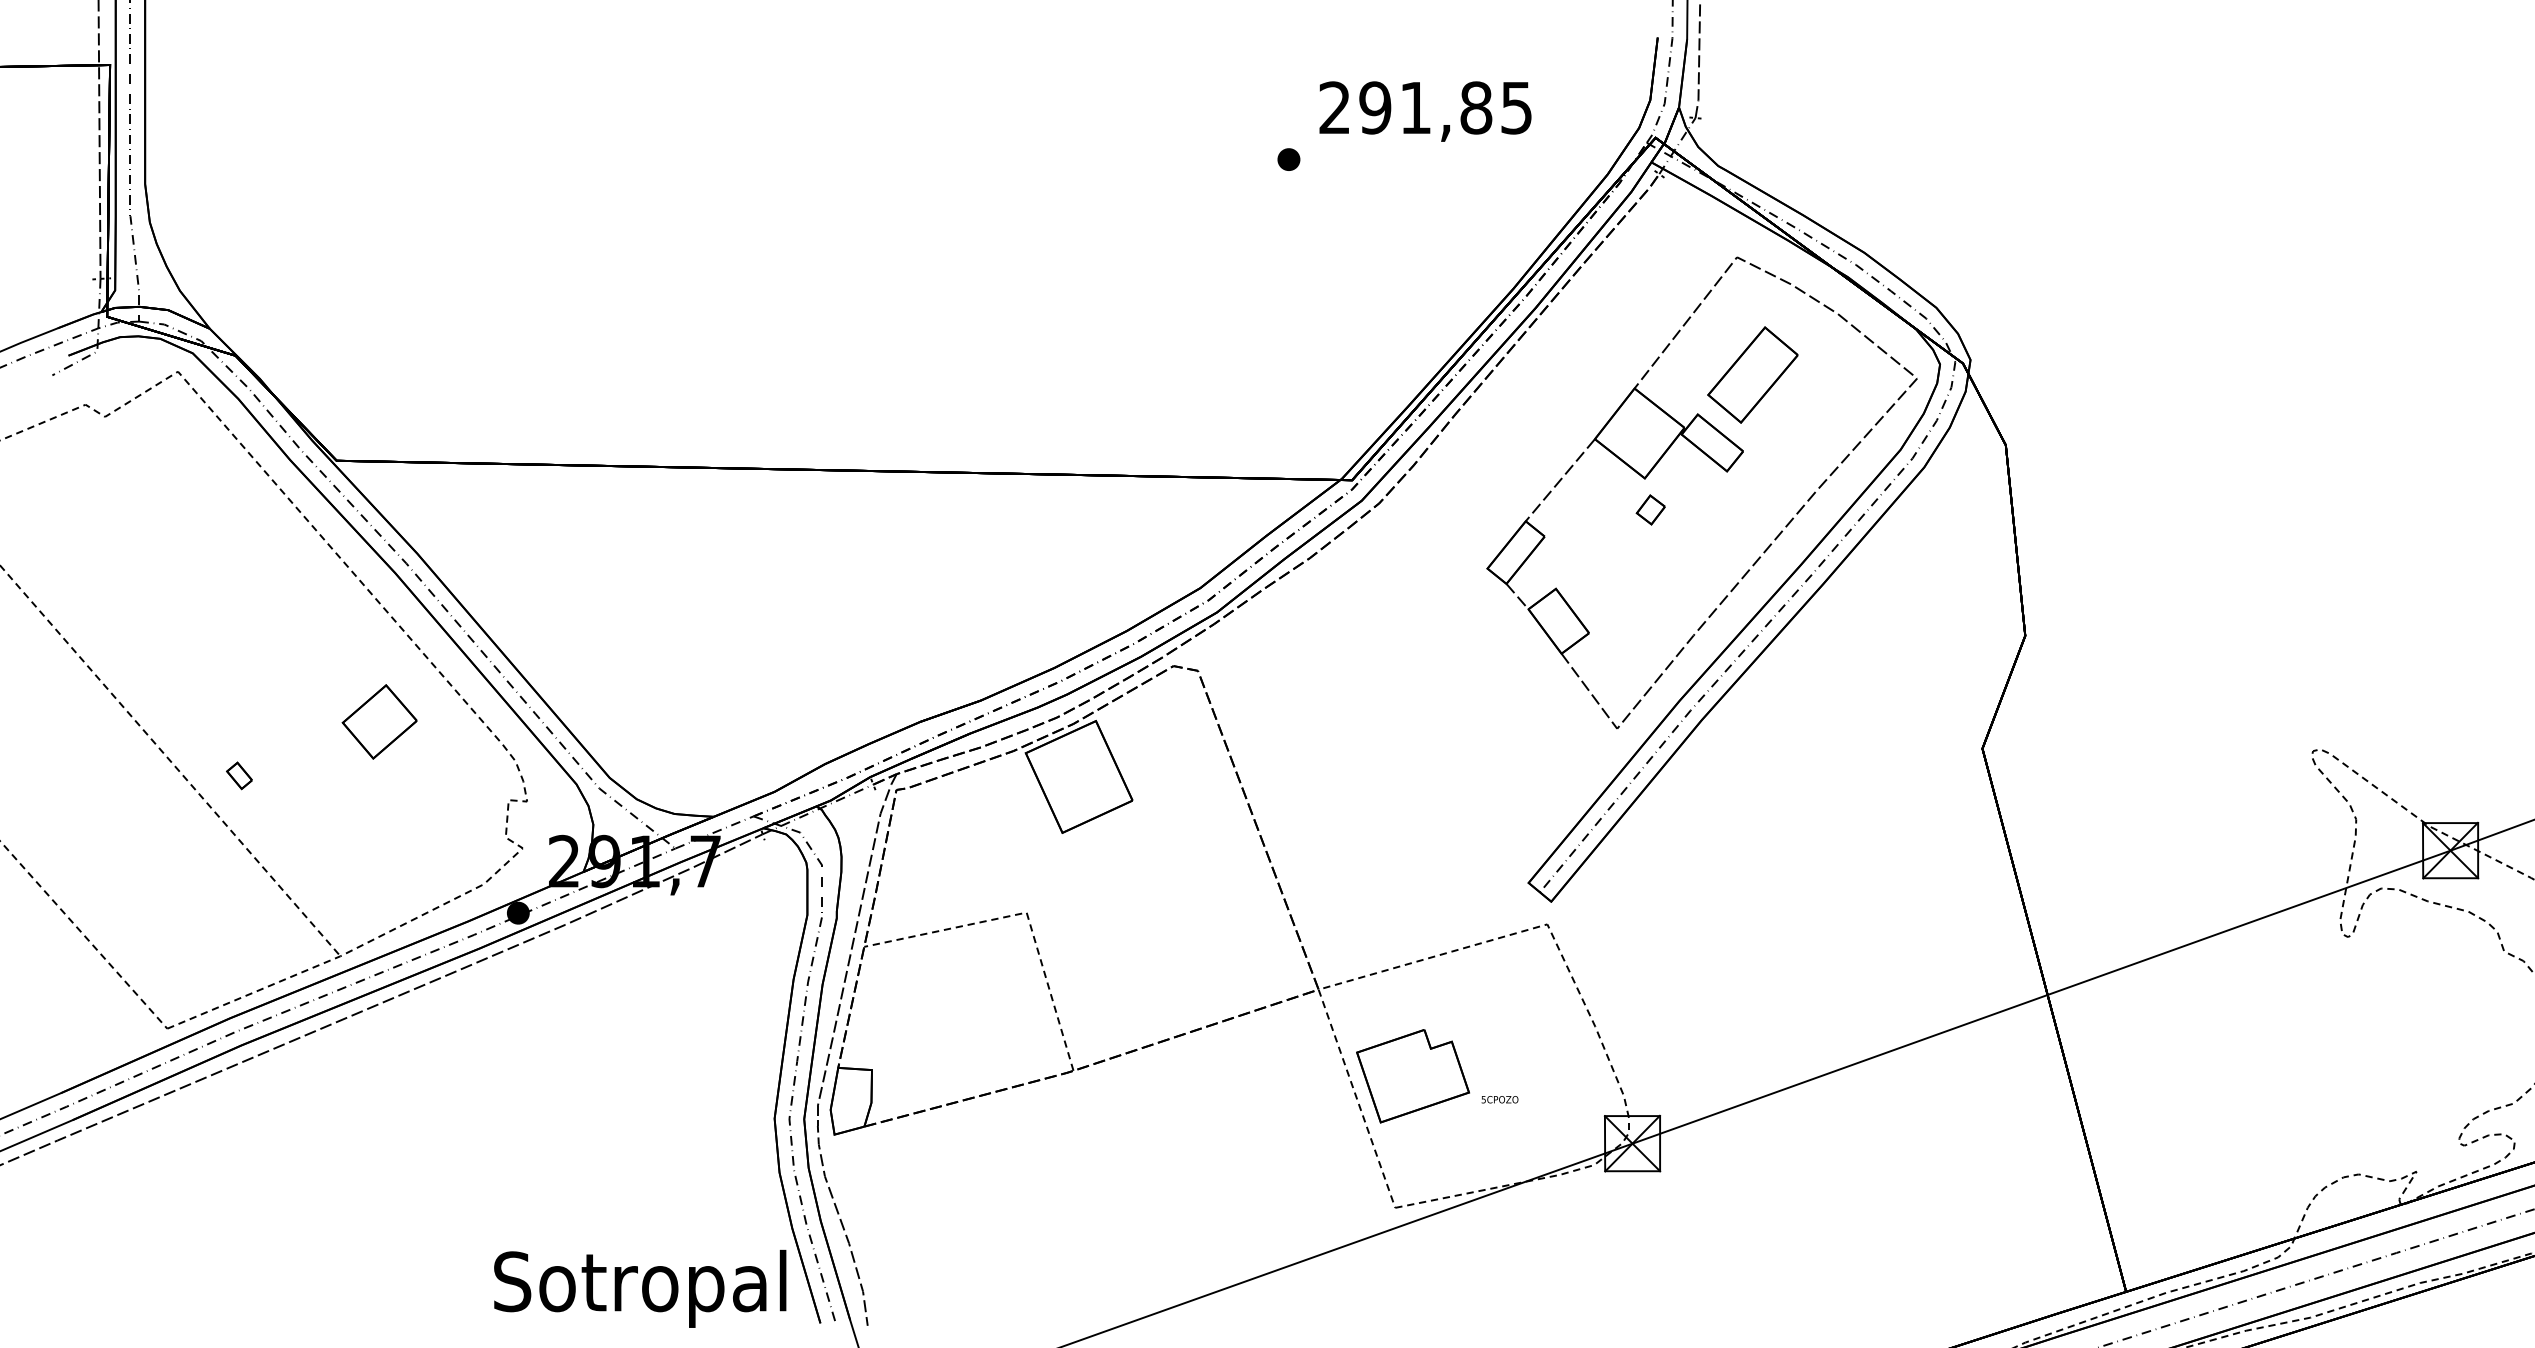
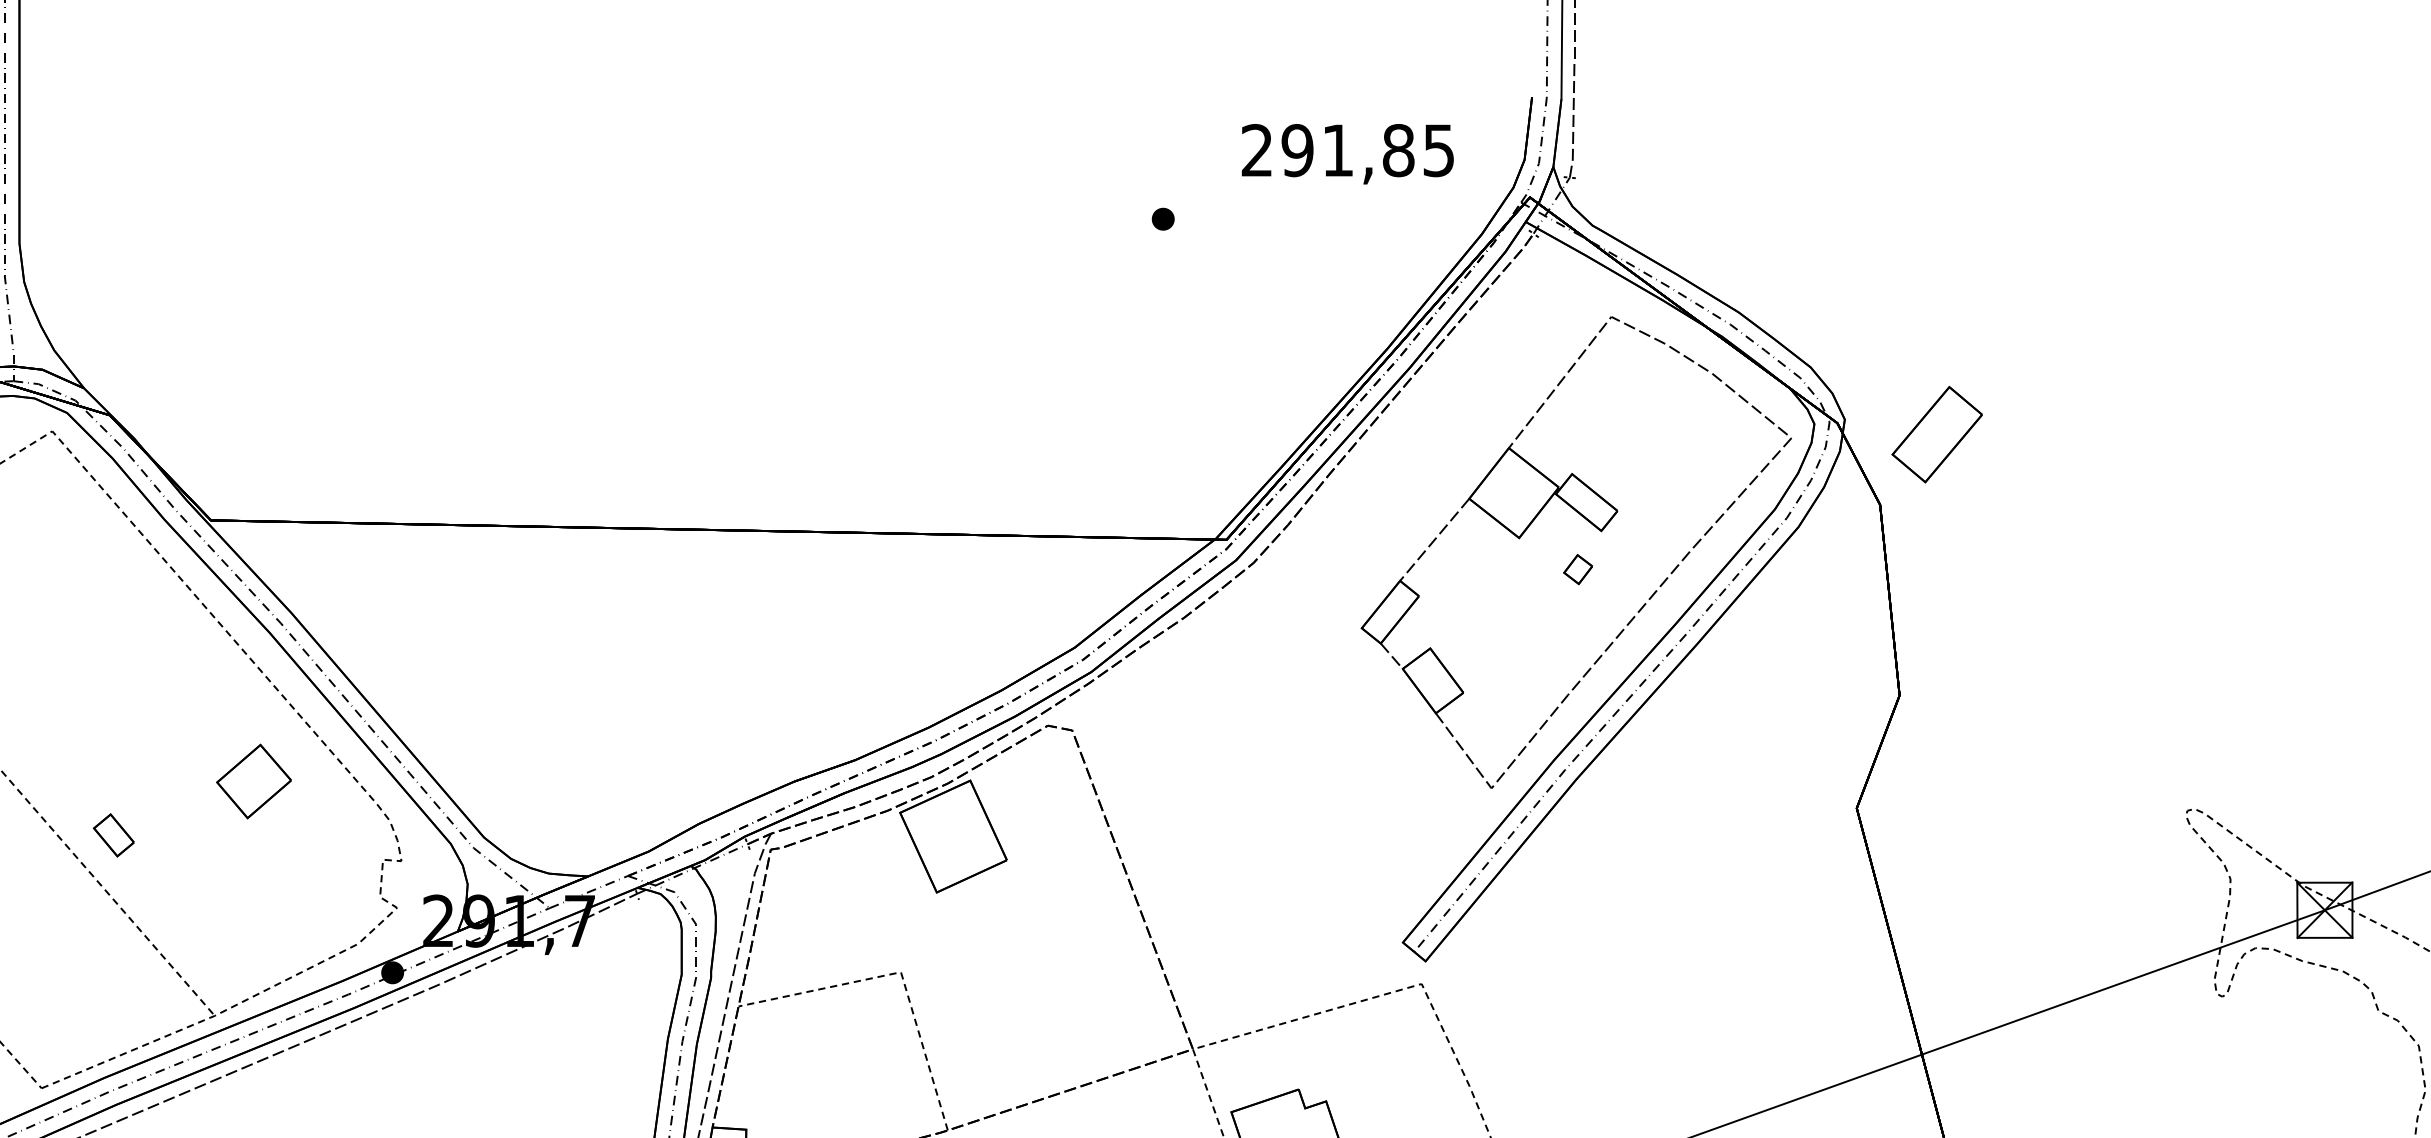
text: (1425, 111) -> (1347, 154), moved
part: (1752, 374) -> (1936, 434), moved
part: (1650, 509) -> (1577, 569), moved
part: (239, 775) -> (113, 835), size x1.6

